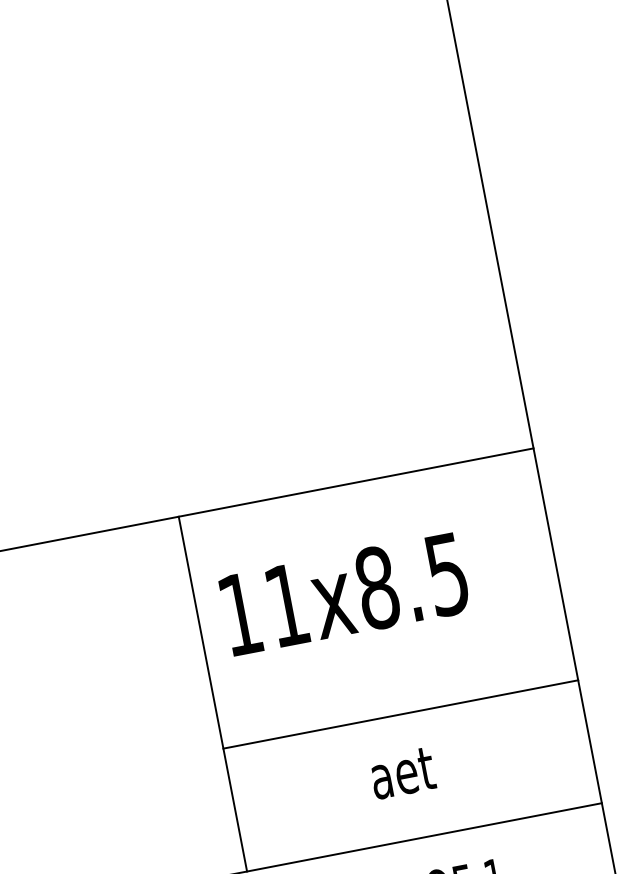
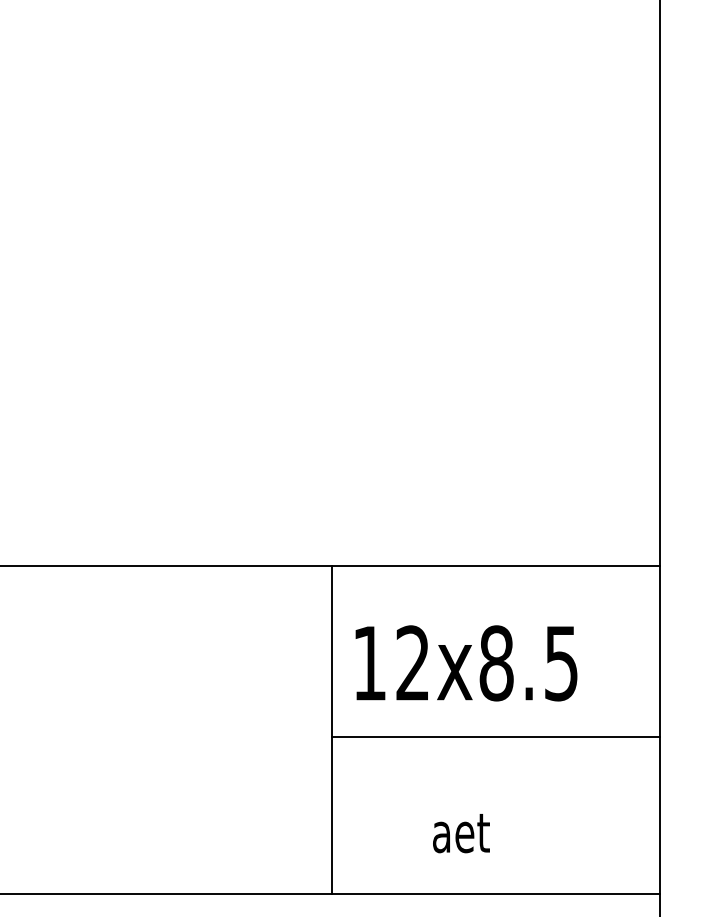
text: (286, 604) -> (412, 662), 11x8.5 -> 12x8.5
line: (400, 714) -> (495, 737), moved
text: (402, 773) -> (461, 833), moved

